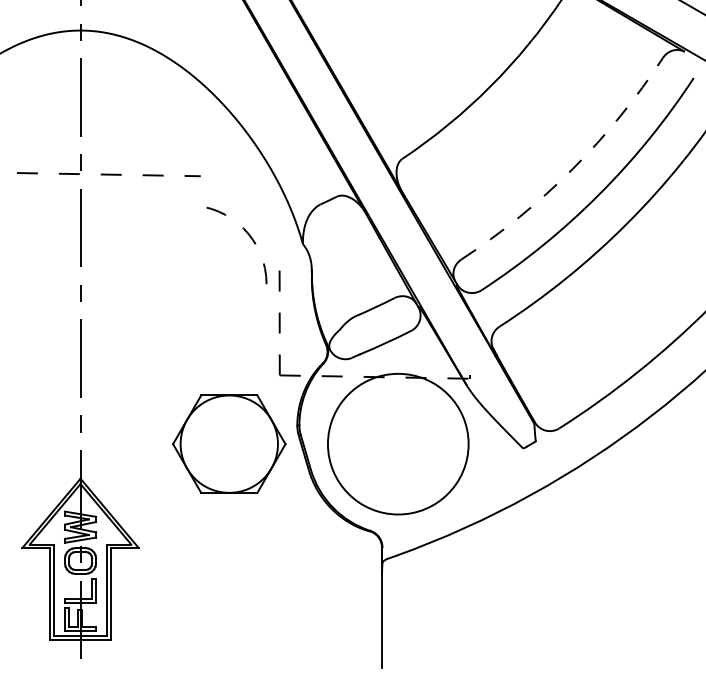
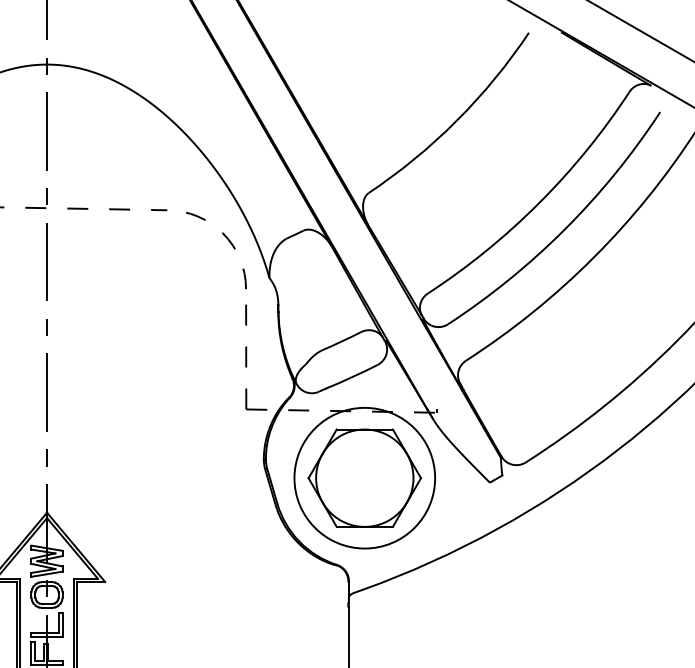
arc: (572, 169) -> (539, 203), dashed -> solid
arc: (247, 234) -> (227, 239), moved
part: (229, 443) -> (365, 477), moved

